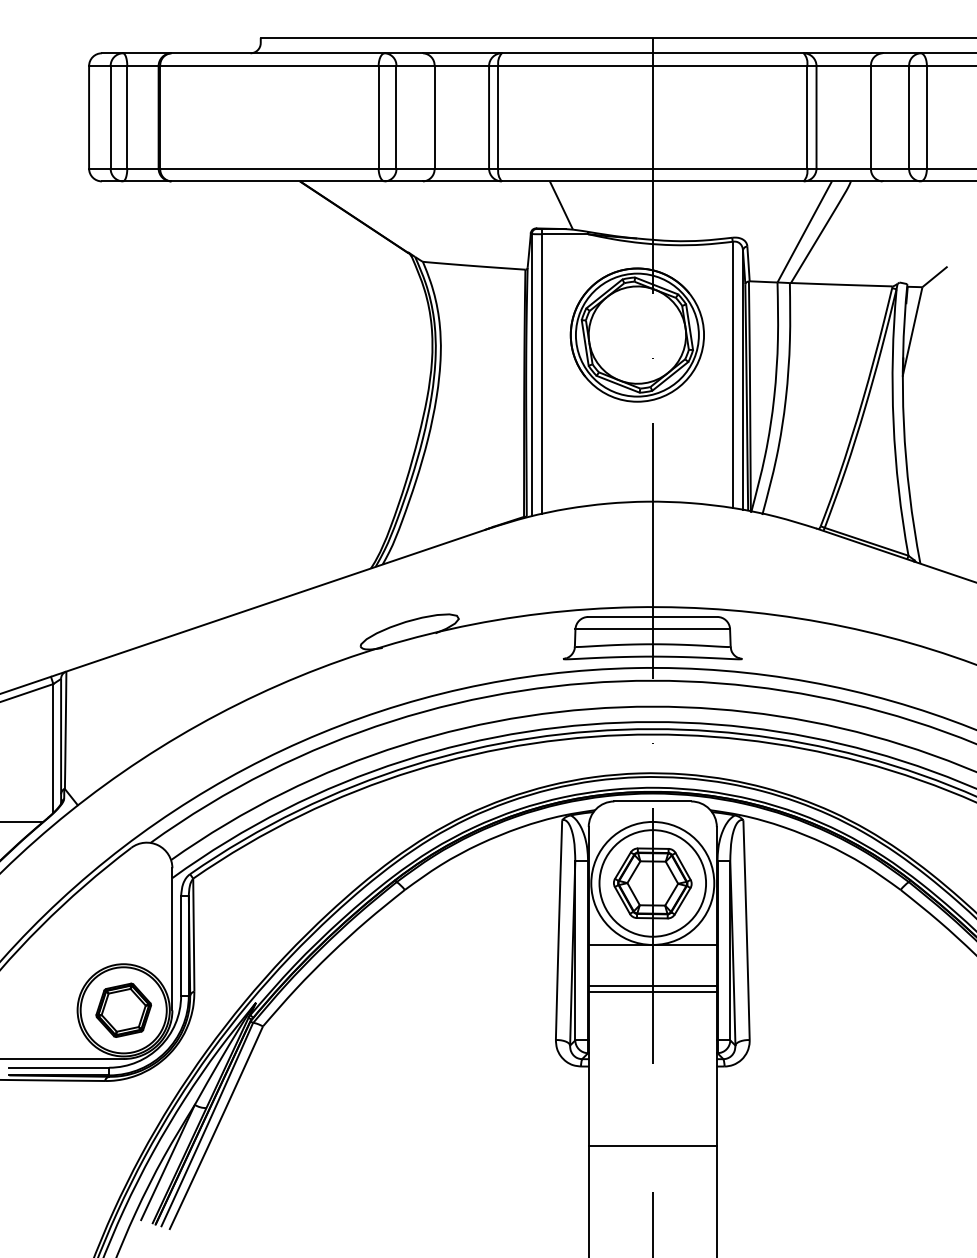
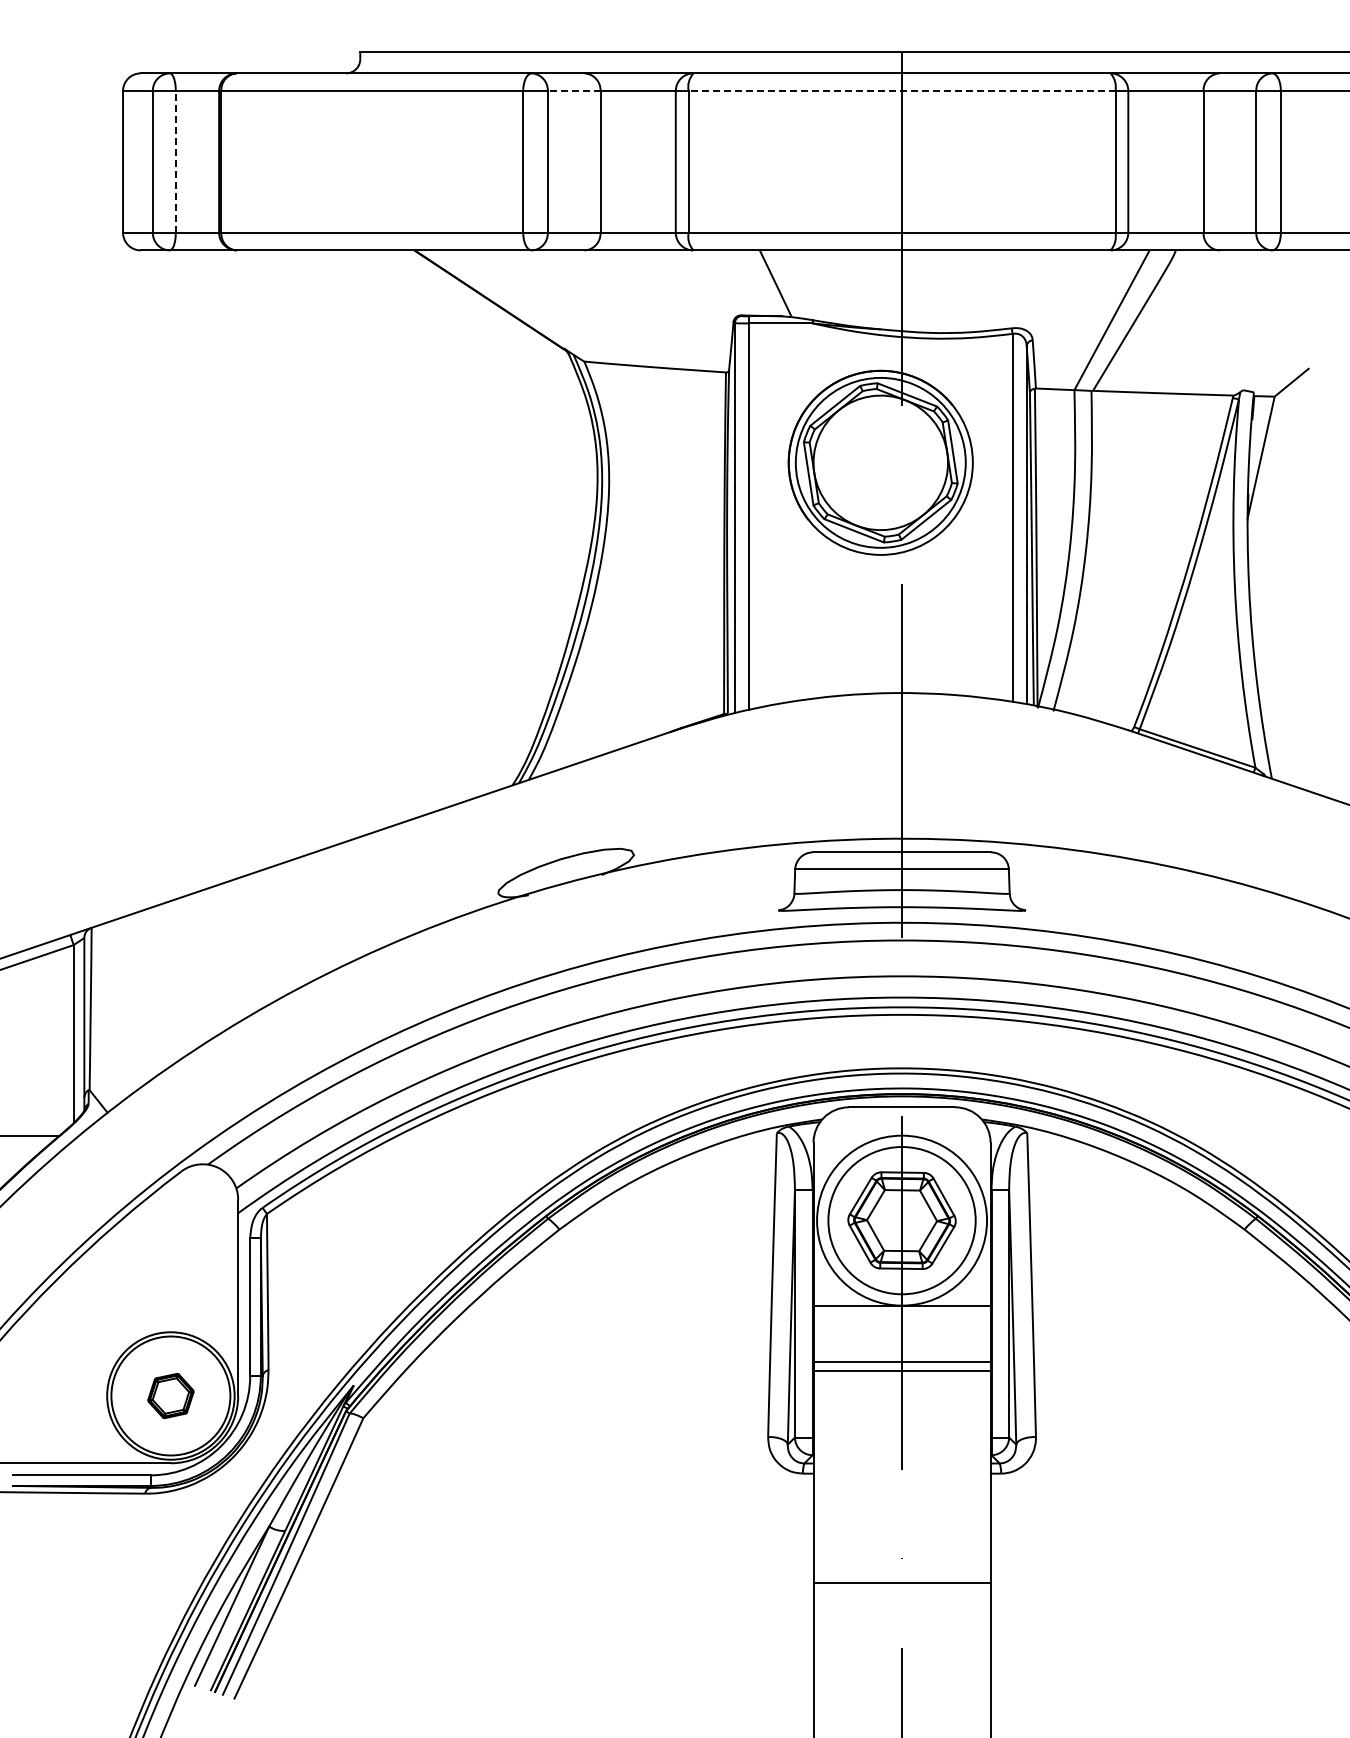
line: (415, 66) -> (573, 91), solid -> dashed
line: (652, 66) -> (901, 91), solid -> dashed
line: (127, 117) -> (175, 161), solid -> dashed
part: (123, 1009) -> (170, 1395), size x0.6

